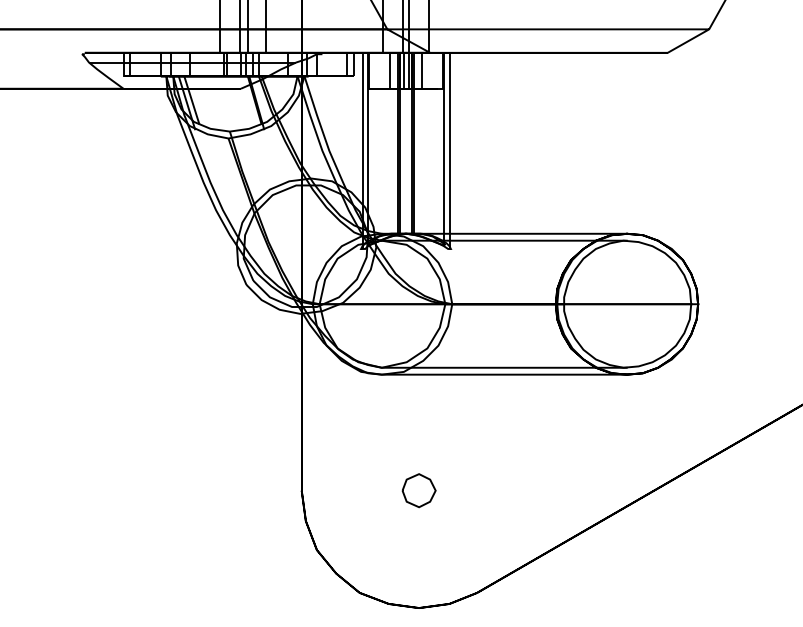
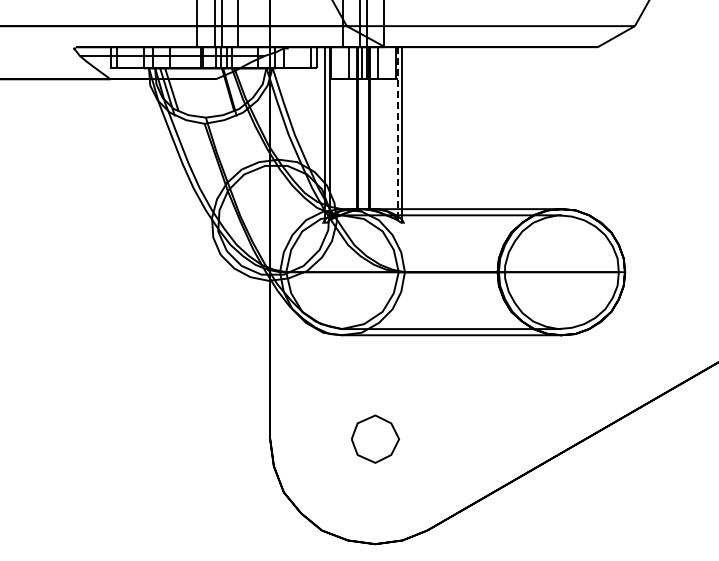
line: (443, 149) -> (397, 133), solid -> dashed
part: (418, 490) -> (374, 438), size x1.6

